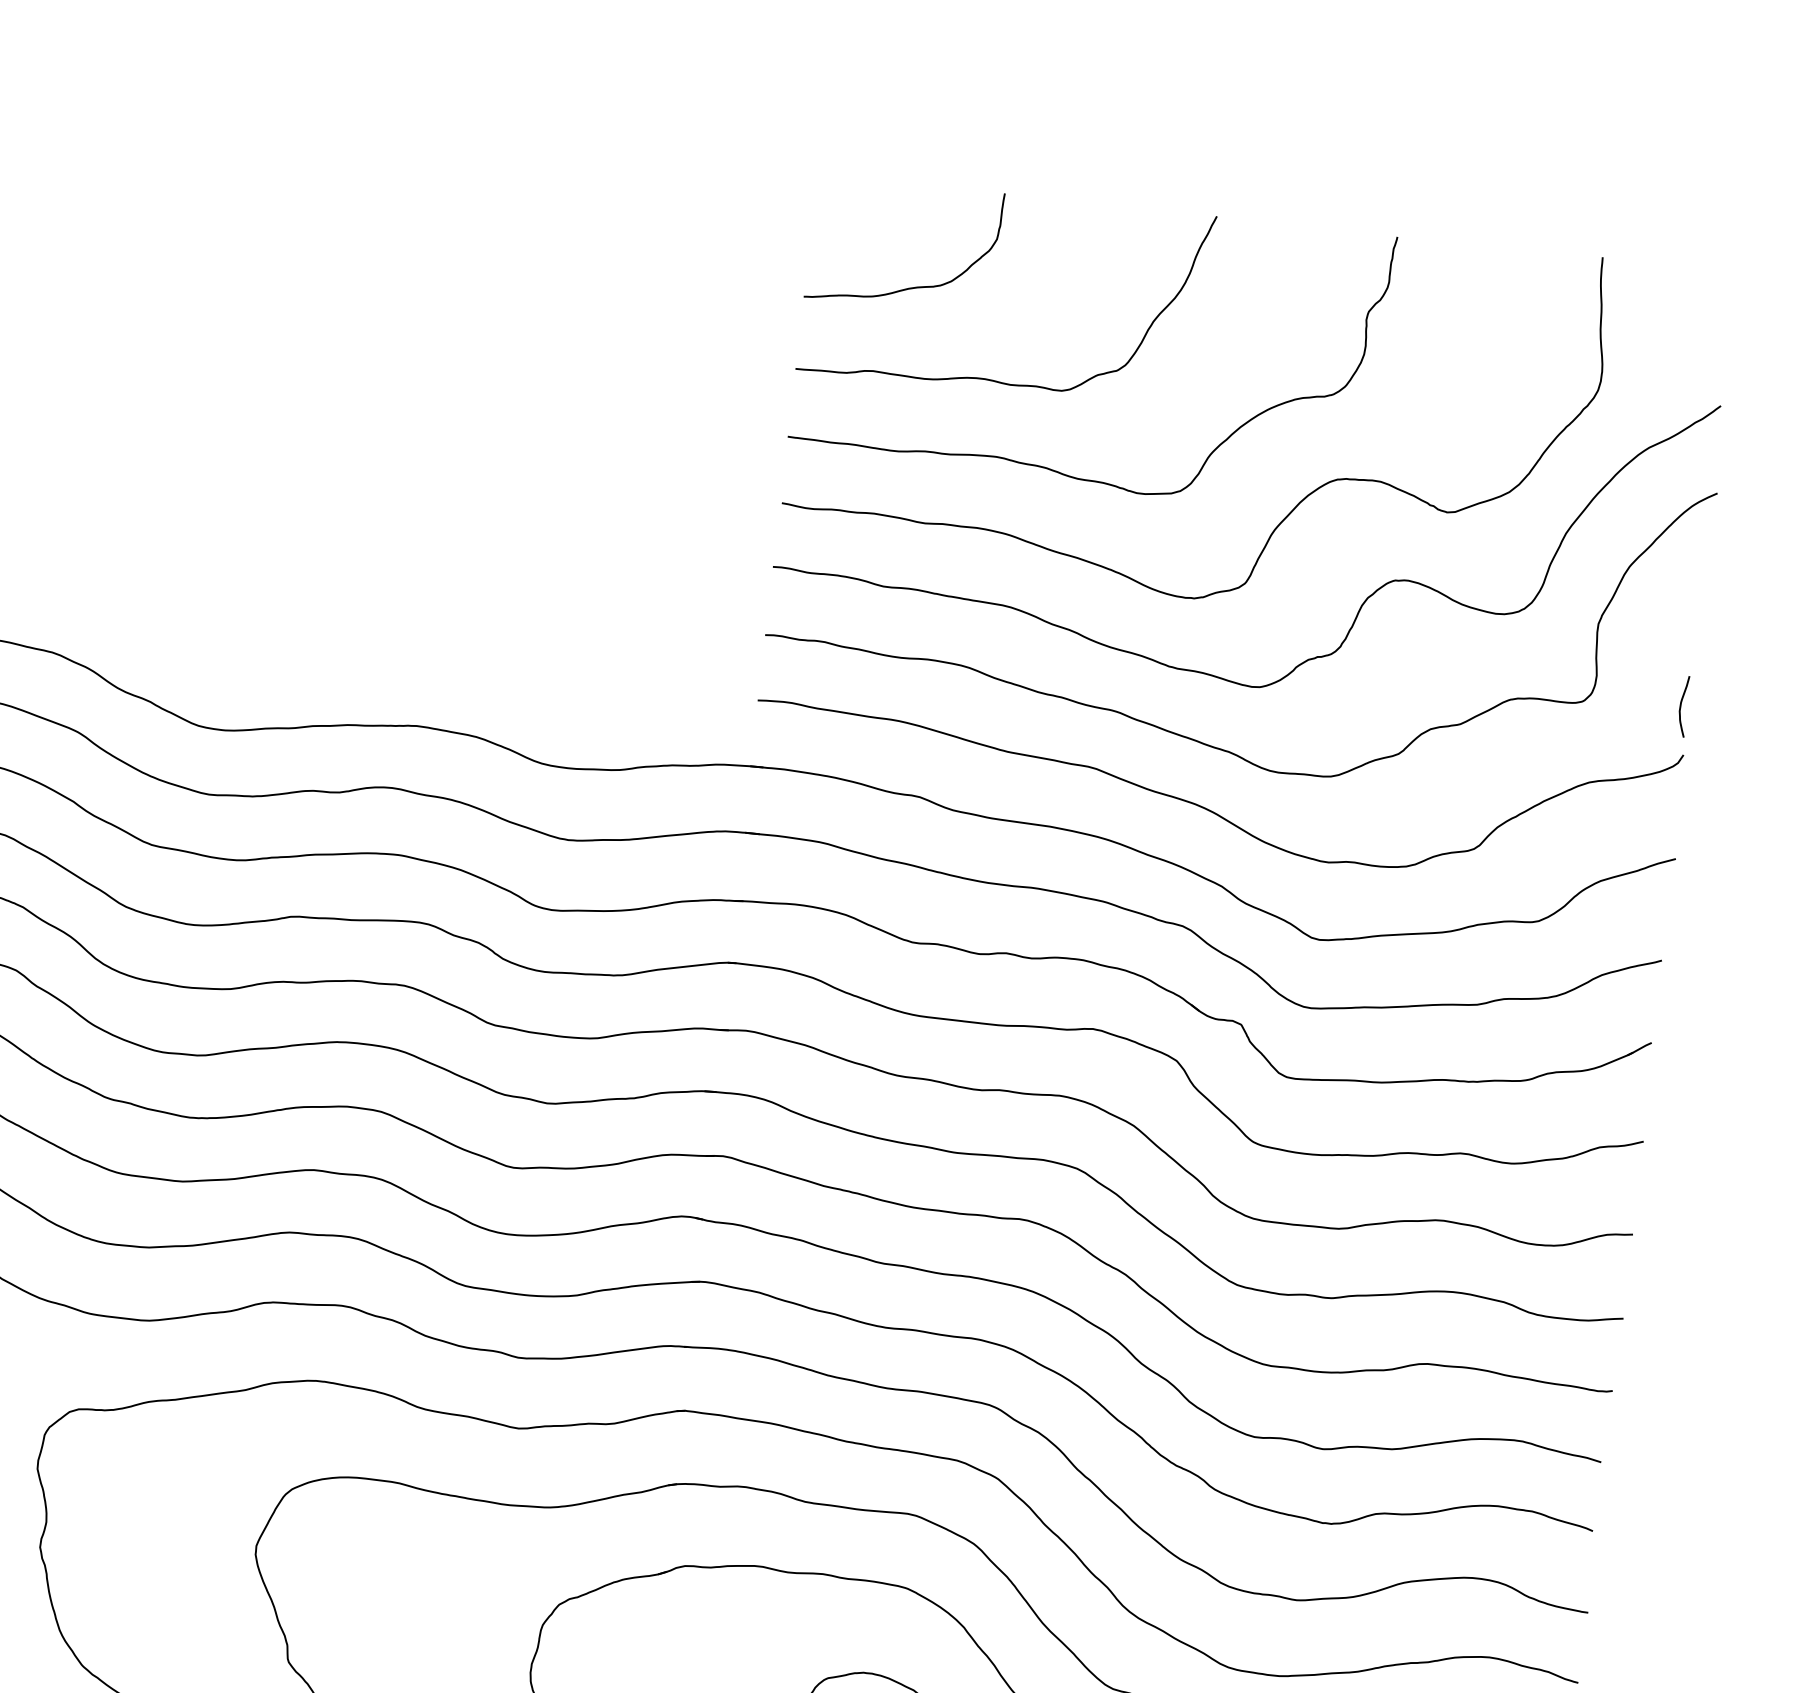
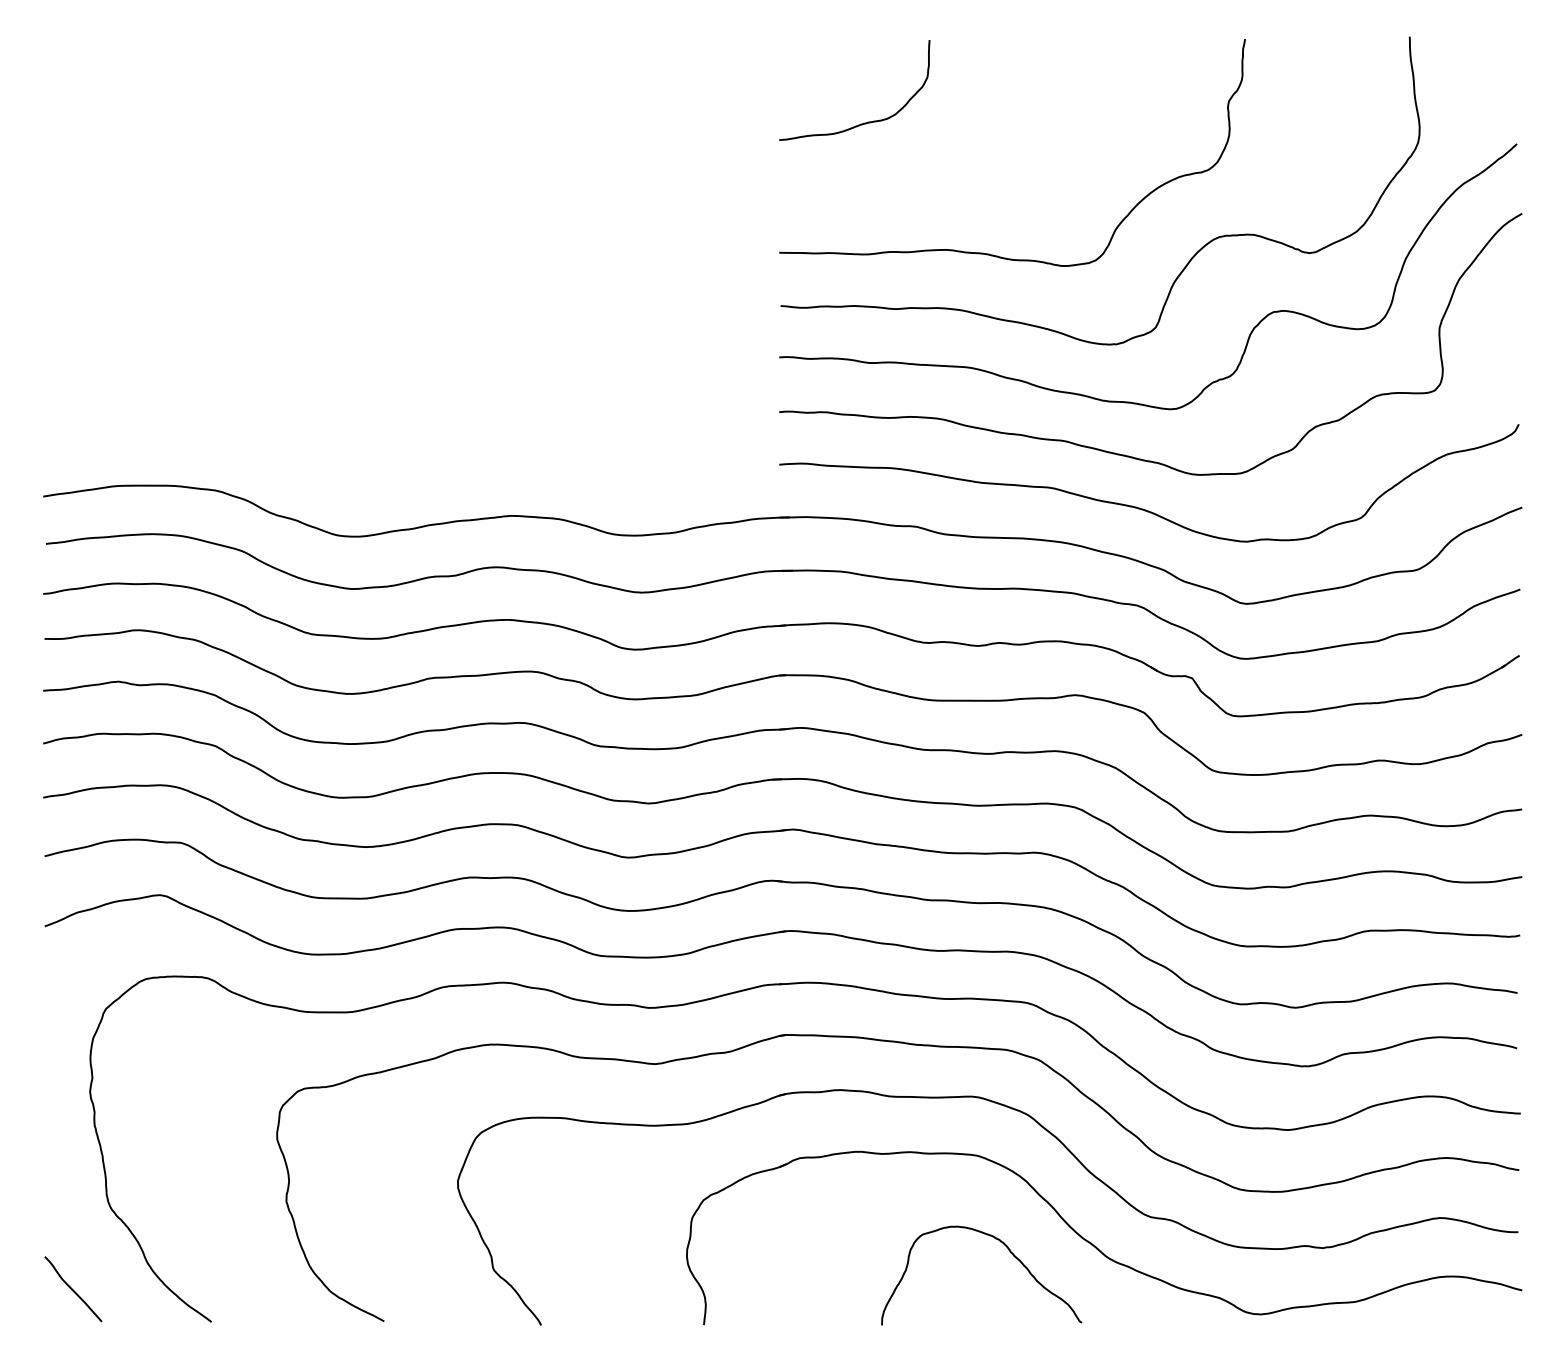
curve: (992, 379) -> (936, 188), removed
curve: (1681, 705) -> (1512, 385), removed

